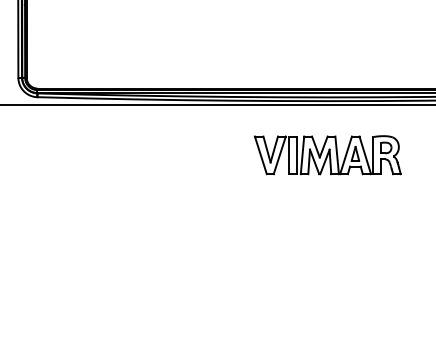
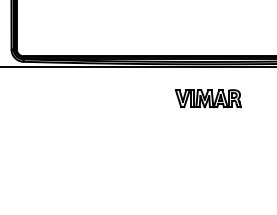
part: (328, 154) -> (208, 98), size x0.7

